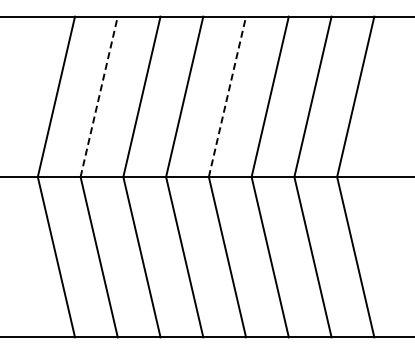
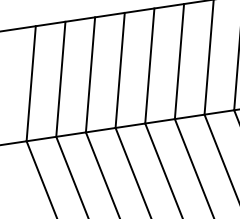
line: (99, 96) -> (61, 79), dashed -> solid
line: (227, 96) -> (149, 65), dashed -> solid

